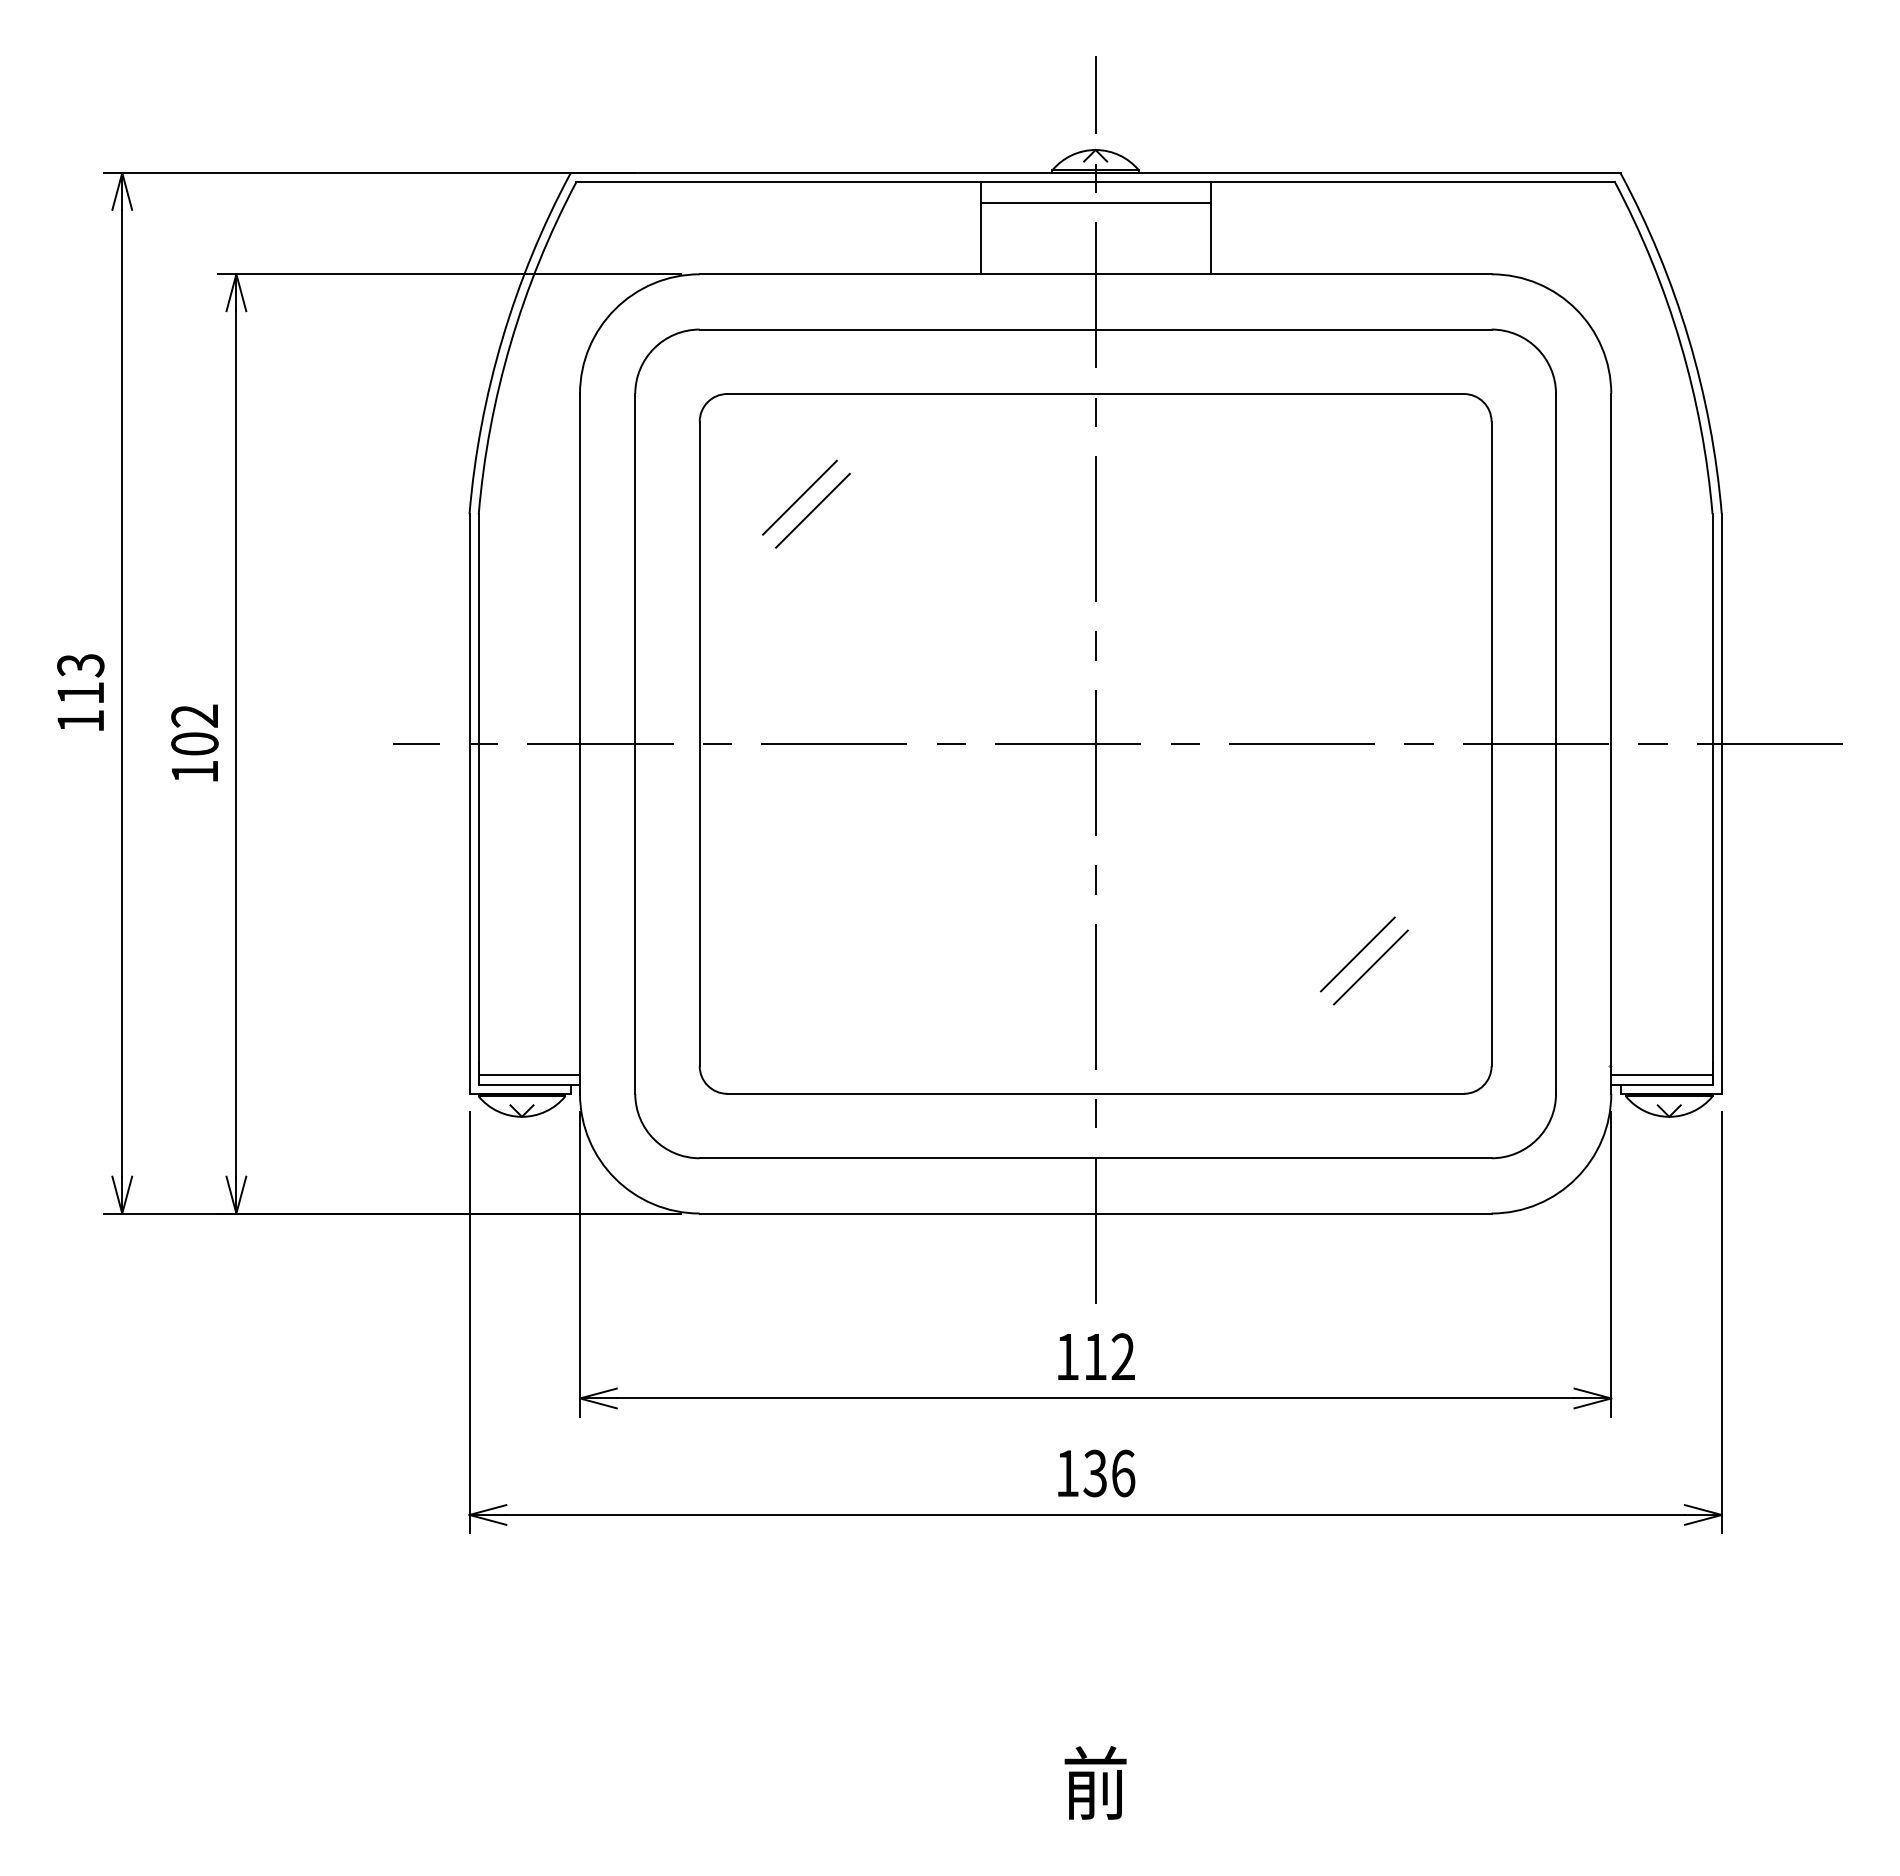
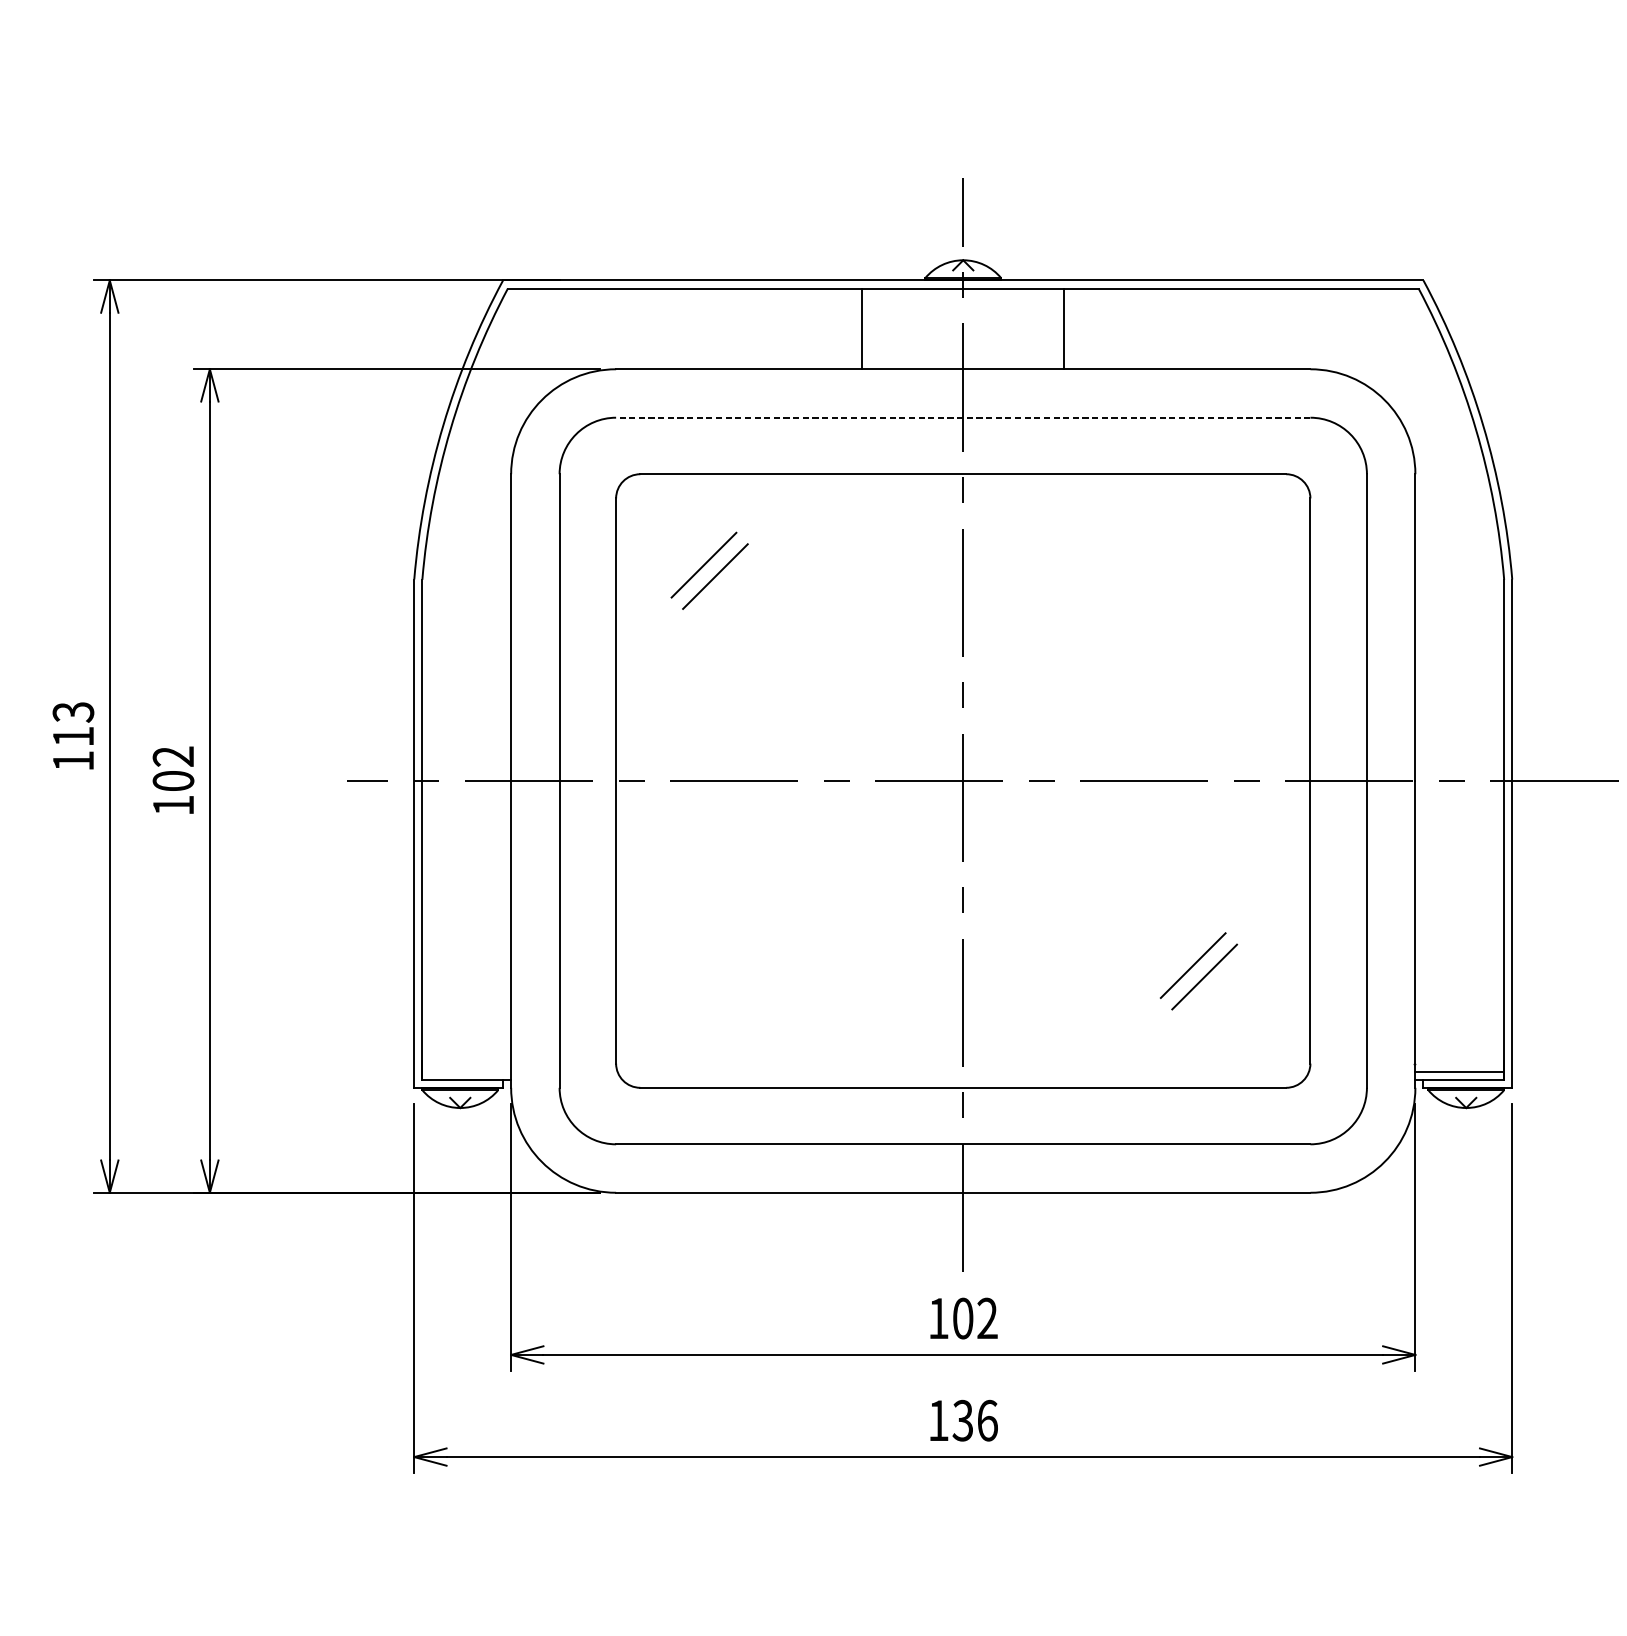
line: (1095, 203) -> (963, 307), removed
line: (1095, 329) -> (963, 417), solid -> dashed
line: (529, 1075) -> (466, 1071), removed
text: (1095, 1356) -> (963, 1318), 112 -> 102

